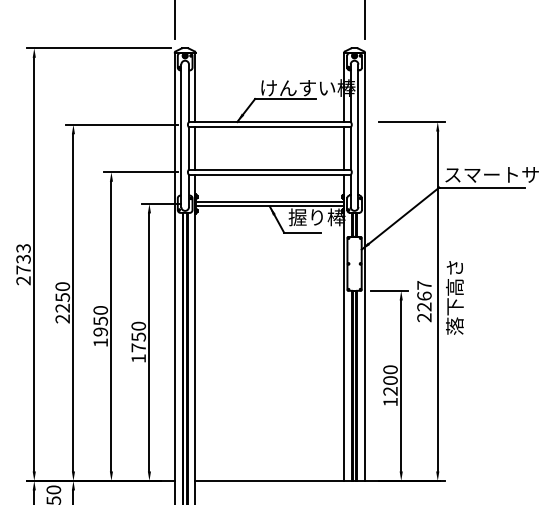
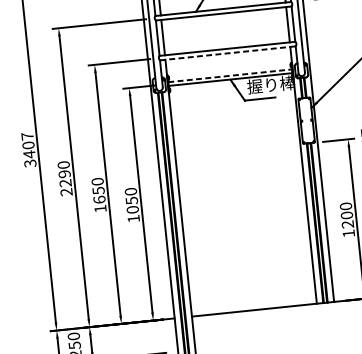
line: (269, 174) -> (227, 53), solid -> dashed
line: (269, 201) -> (229, 75), solid -> dashed
text: (23, 264) -> (28, 149), 2733 -> 3407
text: (62, 297) -> (64, 174), 2250 -> 2290
text: (100, 331) -> (99, 199), 1950 -> 1650
text: (138, 347) -> (132, 209), 1750 -> 1050

